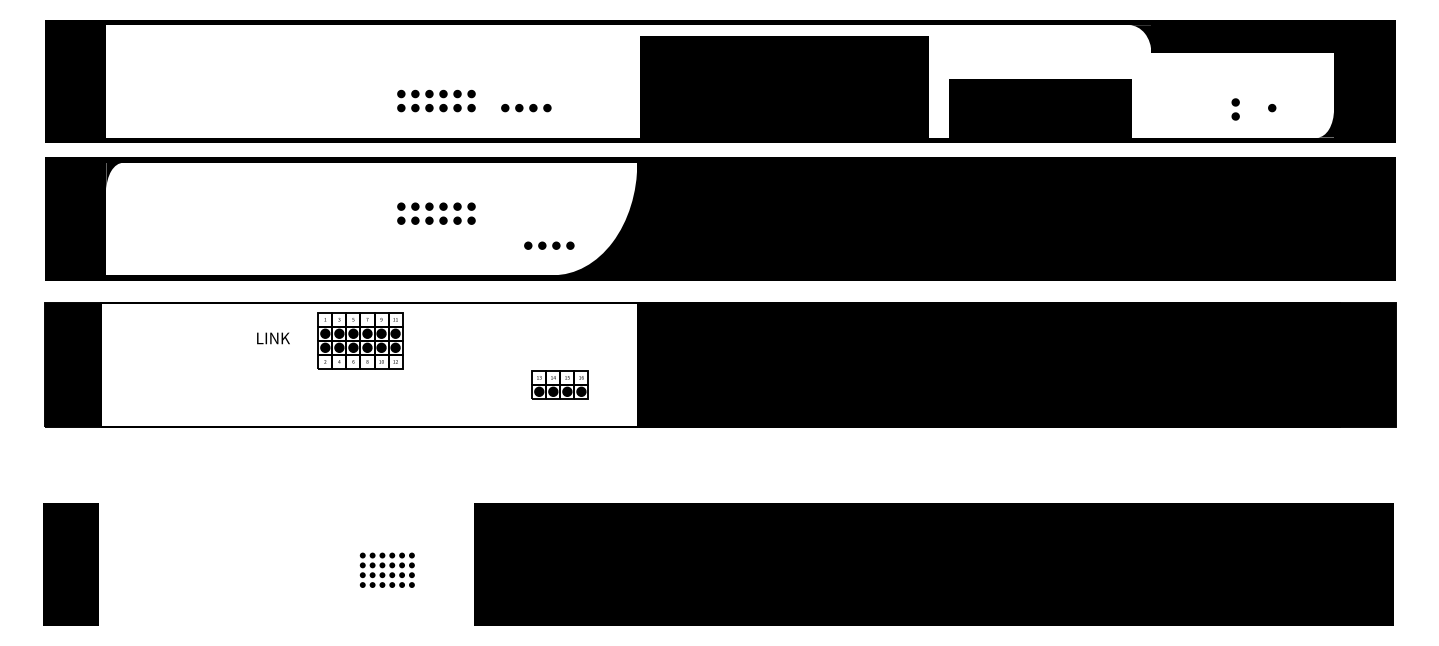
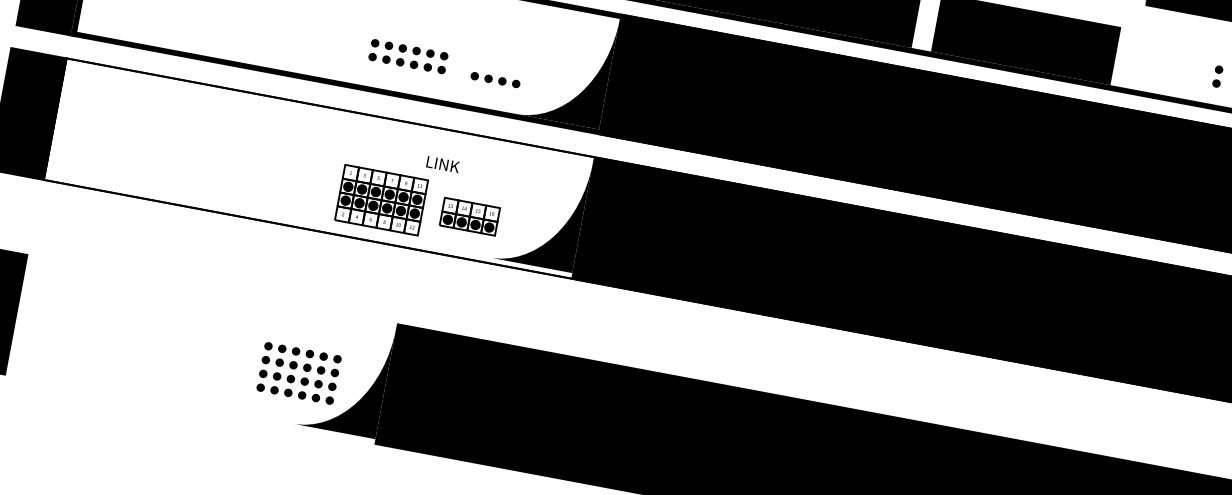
part: (436, 213) -> (408, 56), moved
part: (549, 245) -> (495, 79), moved
text: (273, 338) -> (443, 164), moved
part: (360, 340) -> (381, 199), moved
fill: (595, 364) -> (541, 209), added
part: (559, 384) -> (469, 216), moved
fill: (432, 564) -> (344, 376), added
part: (387, 570) -> (299, 373), size x1.43

